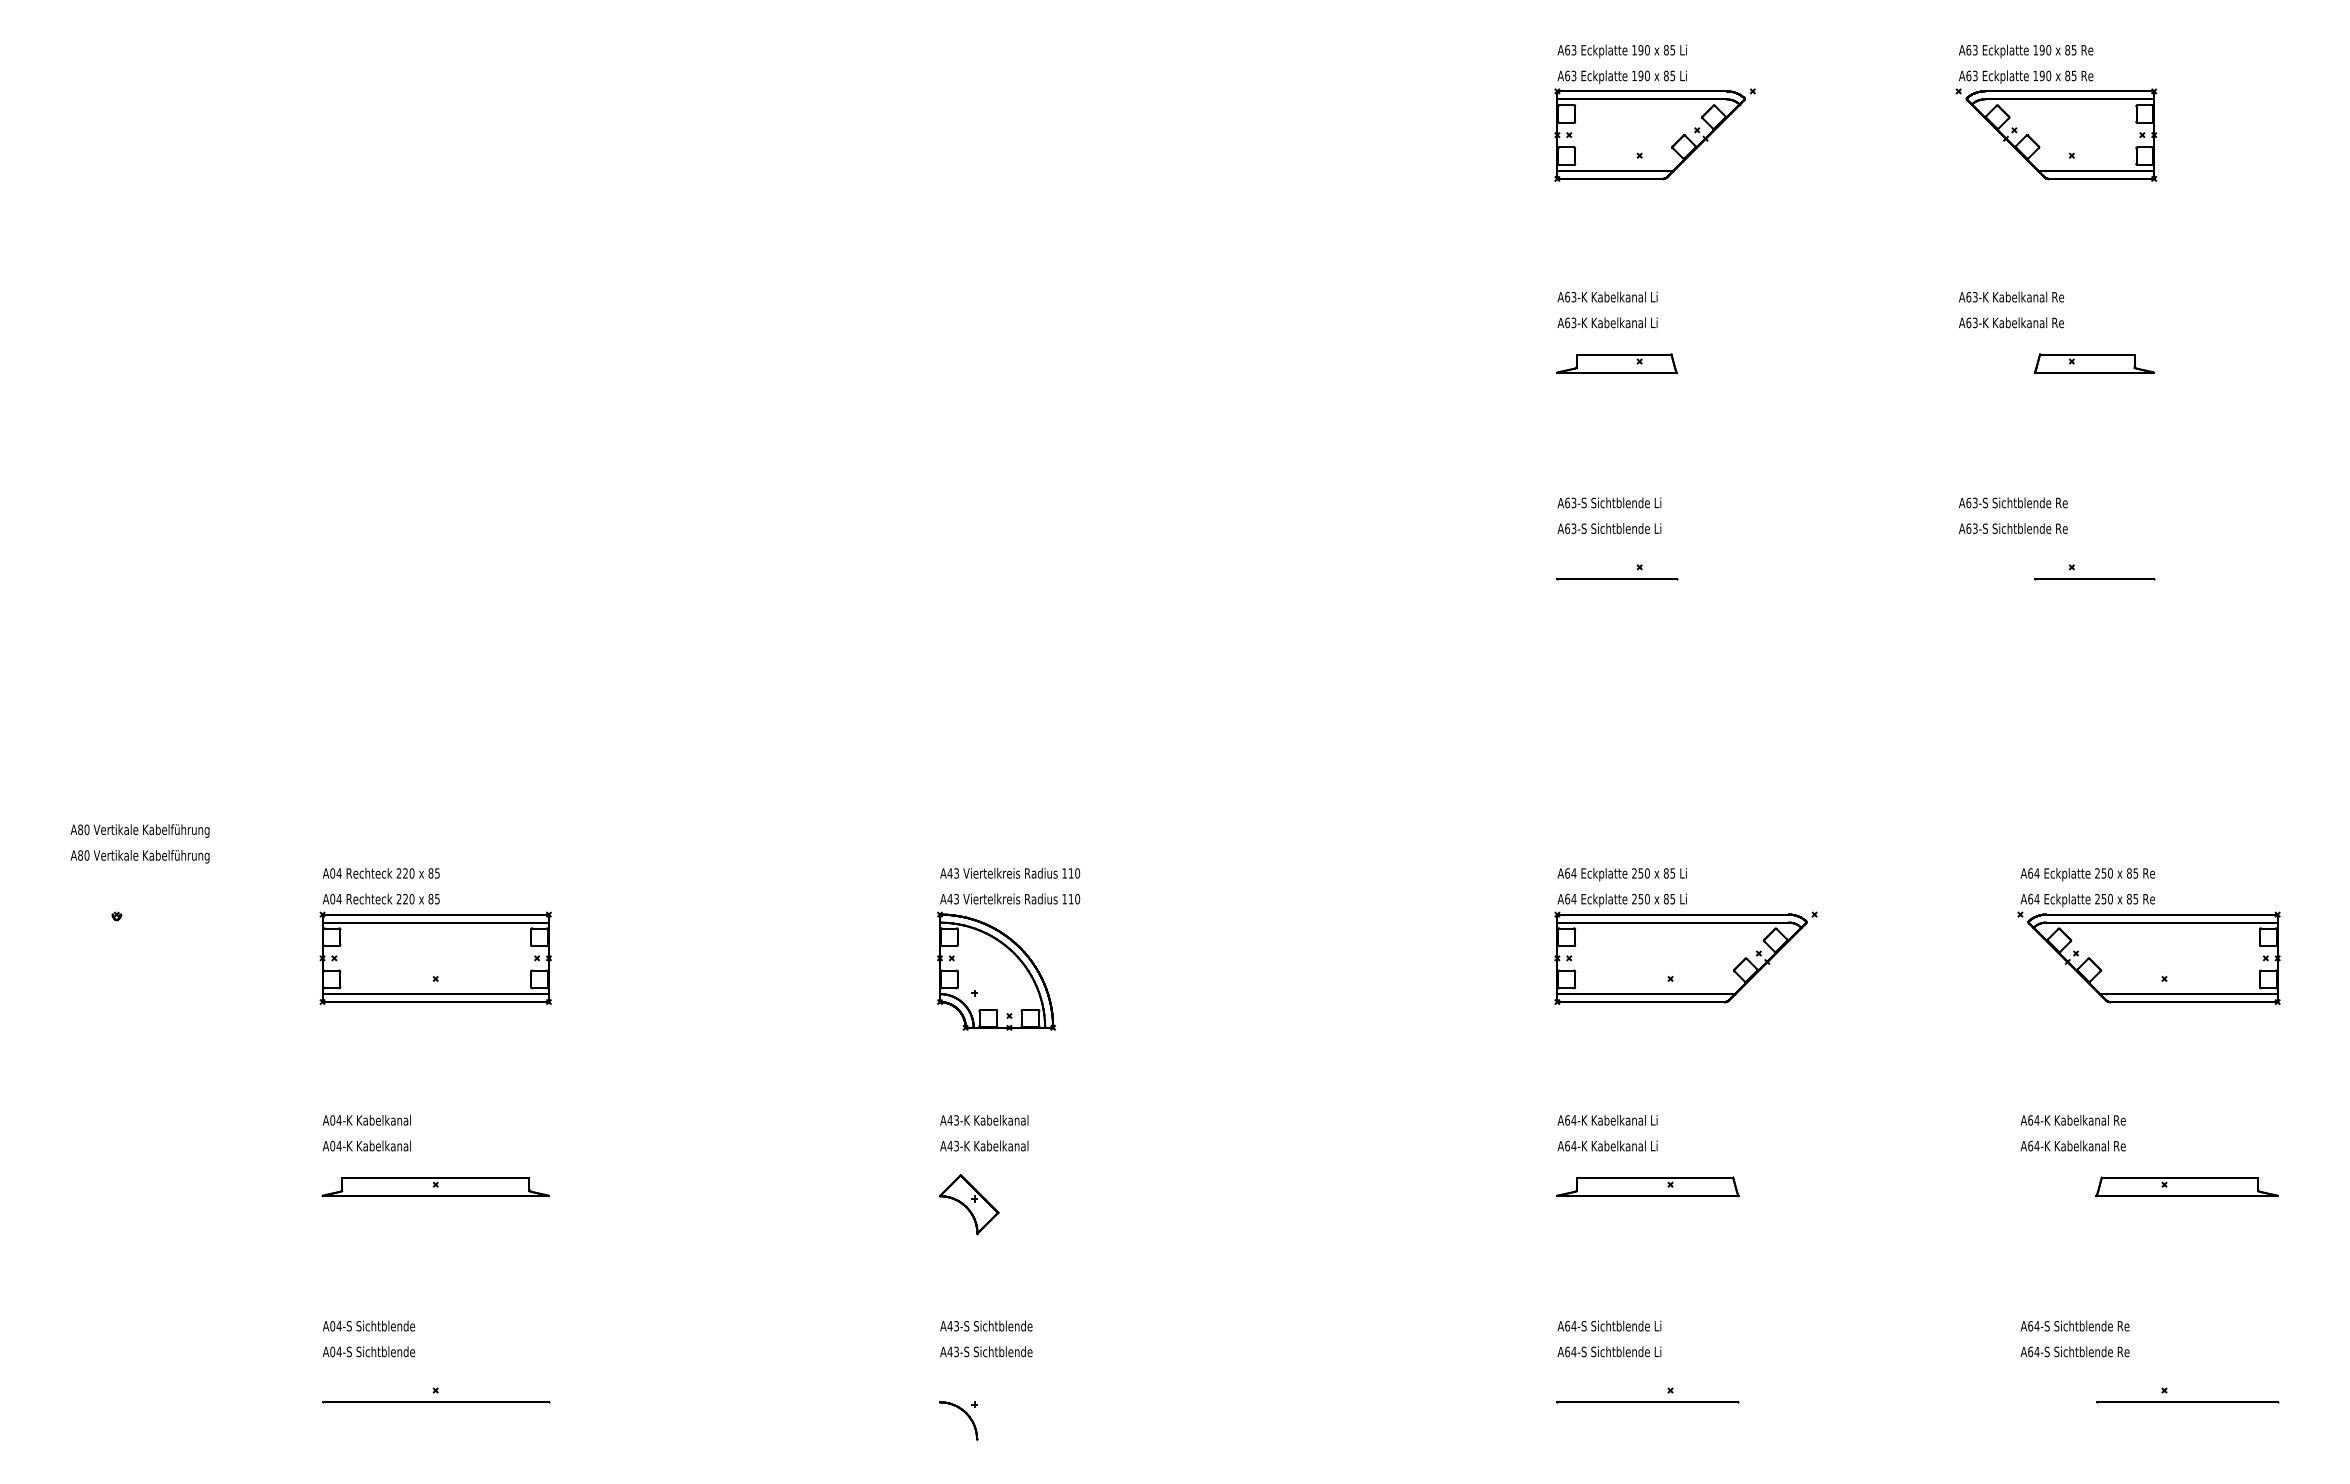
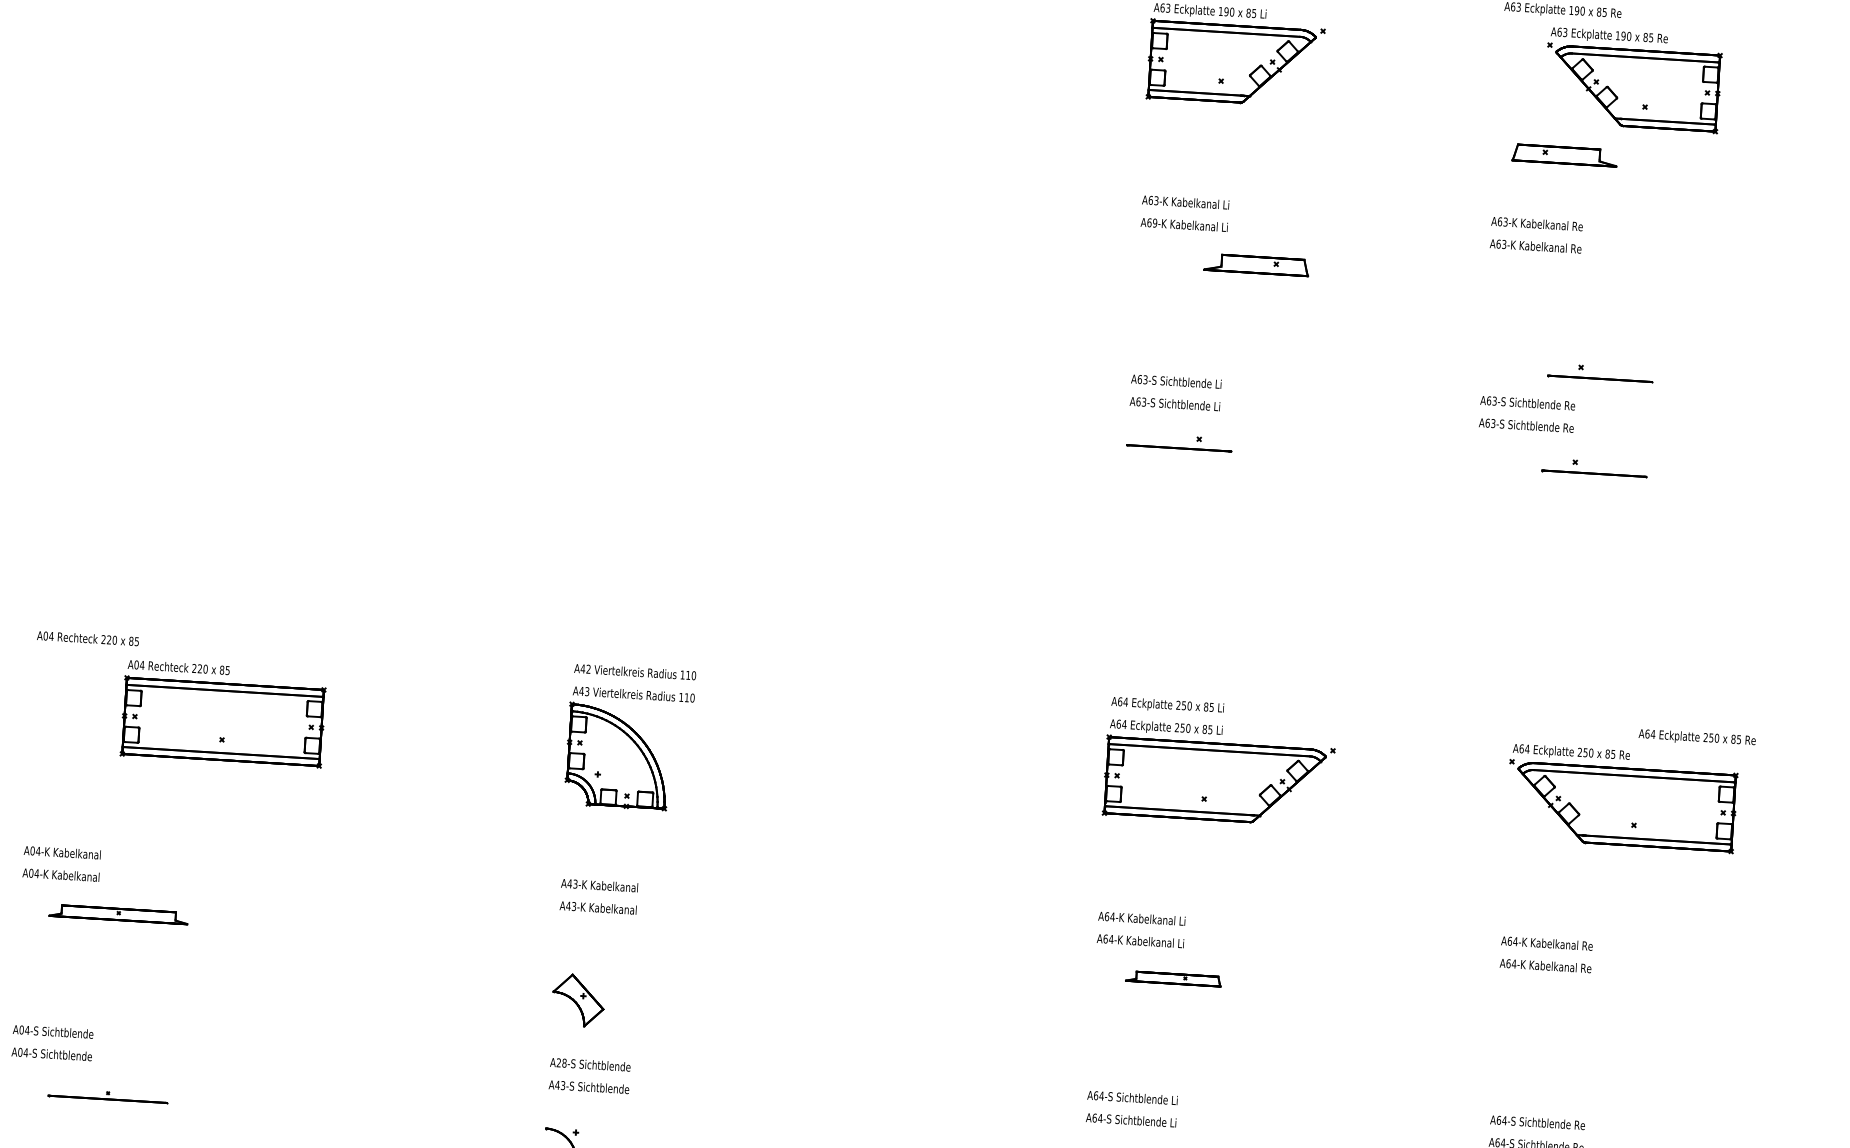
part: (2056, 125) -> (1633, 79), moved
text: (1573, 322) -> (1154, 222), A63-K -> A69-K
part: (1616, 363) -> (1256, 264), moved
part: (2094, 363) -> (1564, 155), moved
part: (2094, 463) -> (1600, 373), added
text: (956, 873) -> (588, 669), A43 -> A42
text: (2087, 874) -> (1696, 738), moved
part: (435, 948) -> (223, 713), moved
part: (1647, 1186) -> (1173, 978), size x0.6
part: (2186, 1186) -> (1642, 1007), removed
part: (435, 1187) -> (118, 914), size x0.7
part: (969, 1204) -> (578, 1000), moved
text: (953, 1326) -> (561, 1063), A43-S -> A28-S
part: (436, 1395) -> (108, 1095), size x0.6

